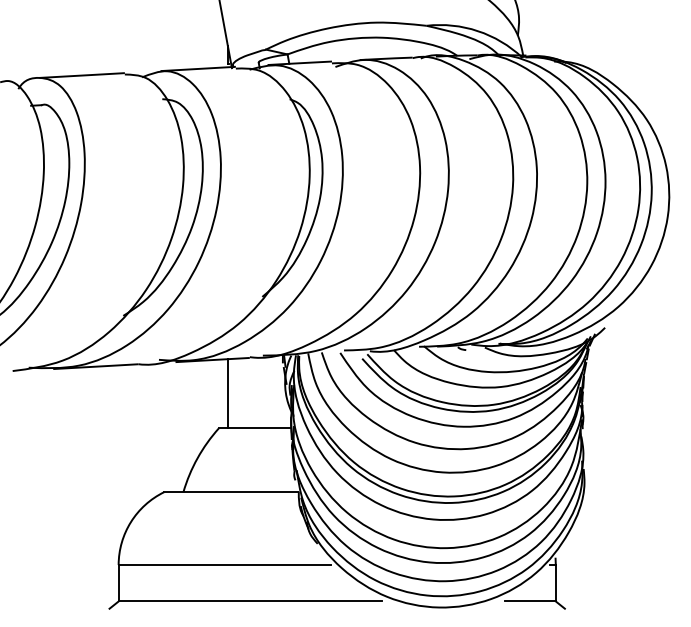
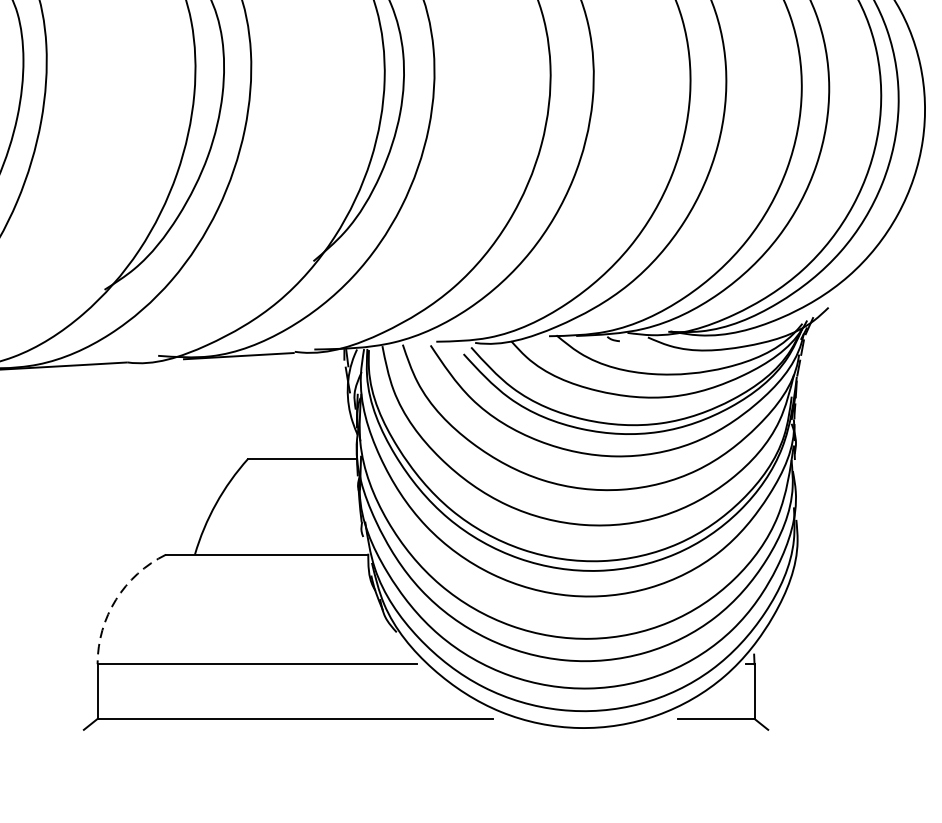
line: (227, 393) -> (261, 406), removed
arc: (130, 522) -> (115, 600), solid -> dashed

